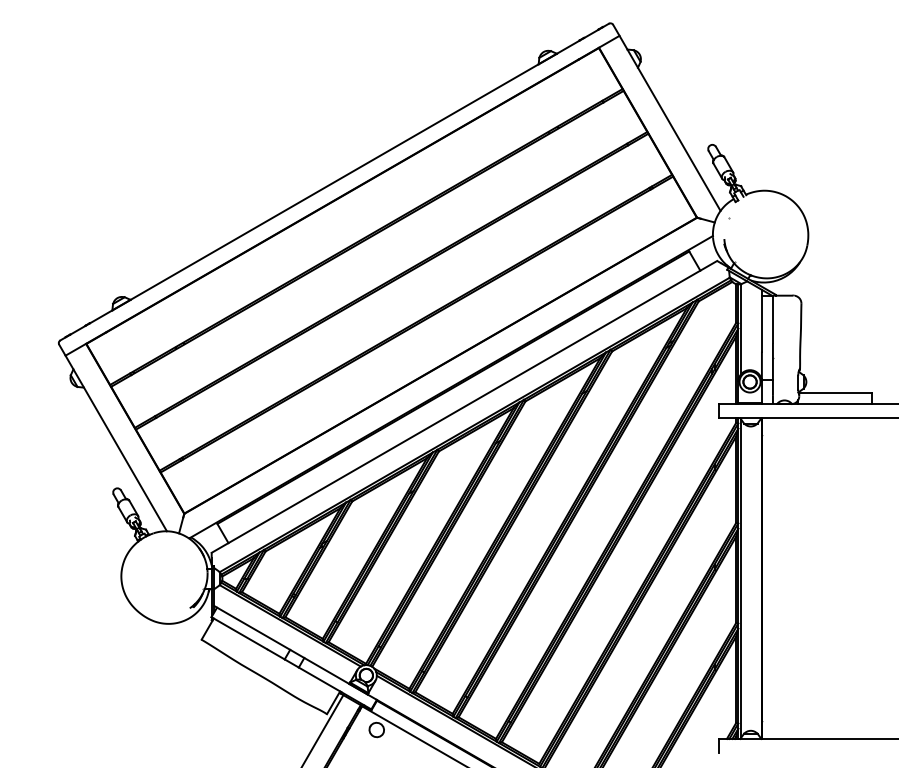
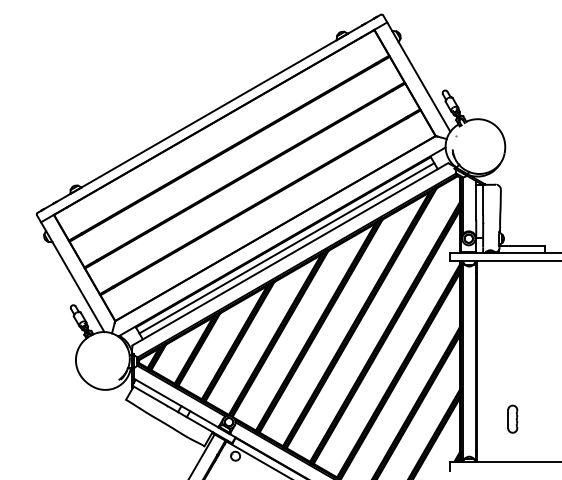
line: (458, 397) -> (286, 248), added
part: (819, 669) -> (512, 418), added

